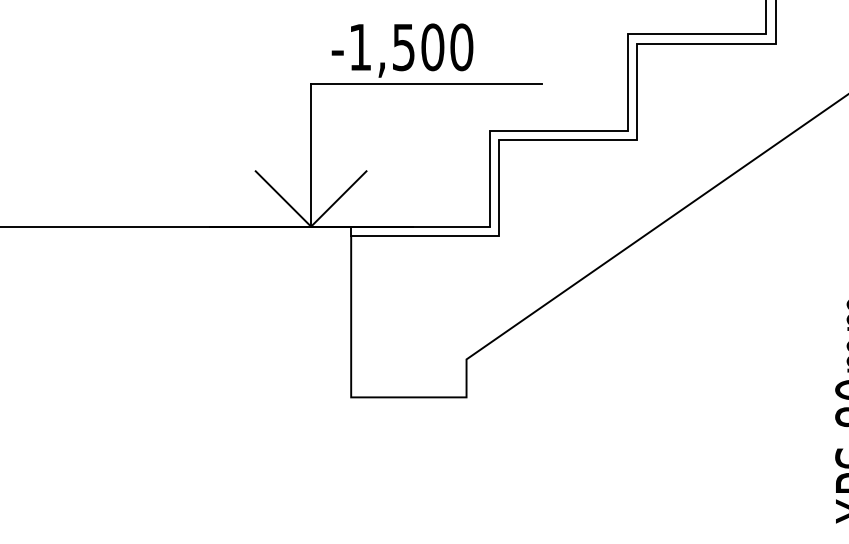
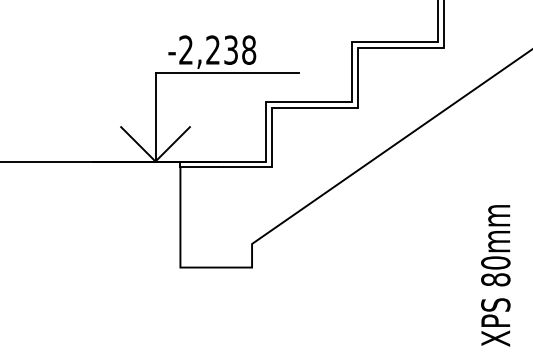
text: (410, 46) -> (217, 49), -1,500 -> -2,238

